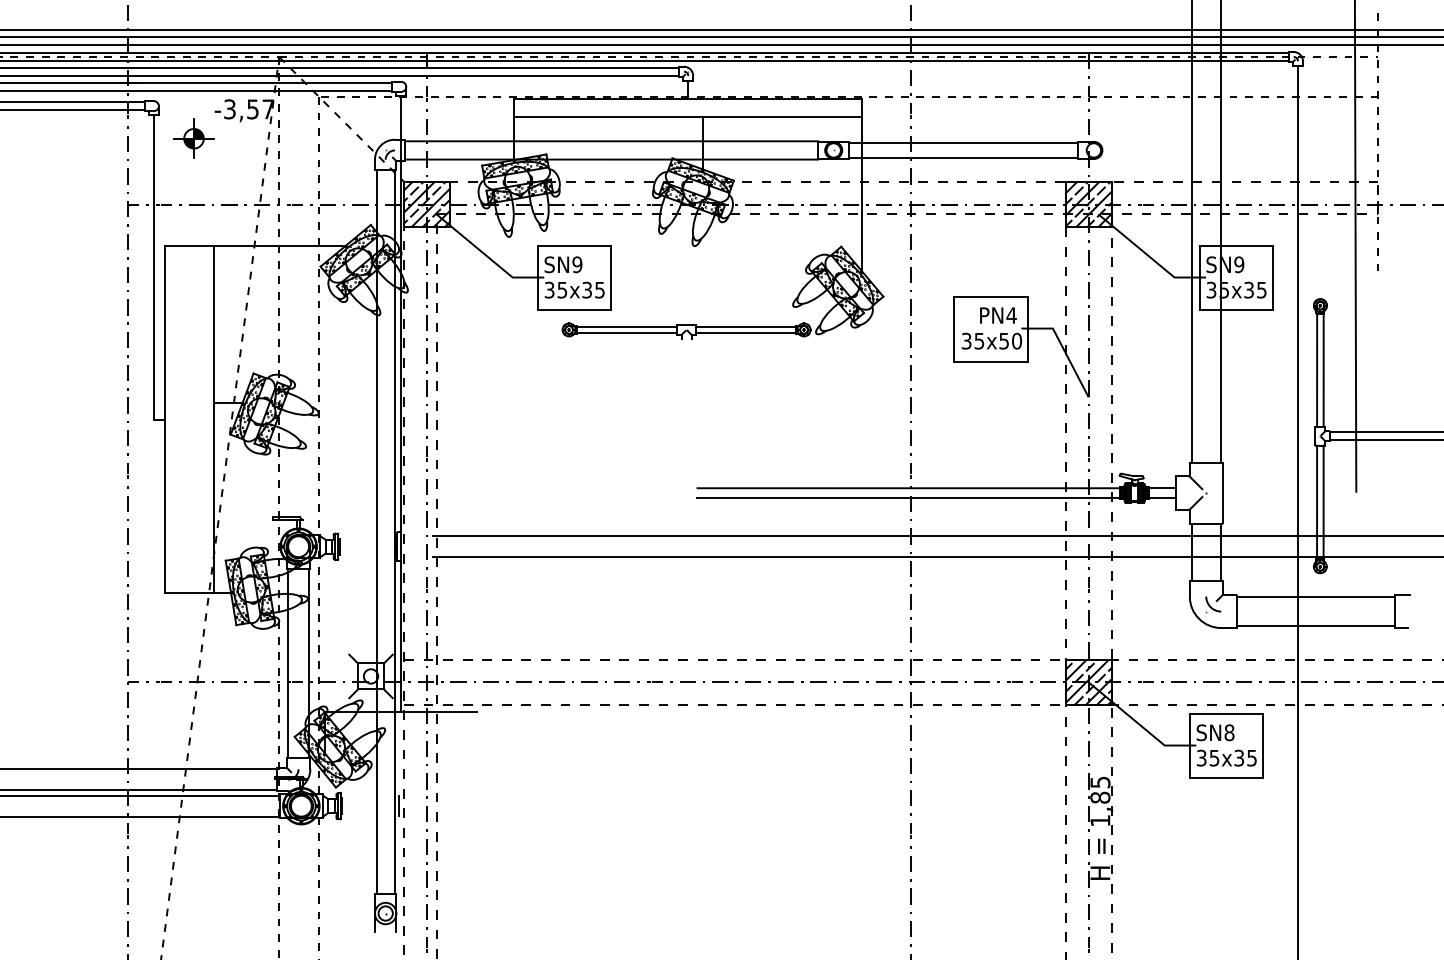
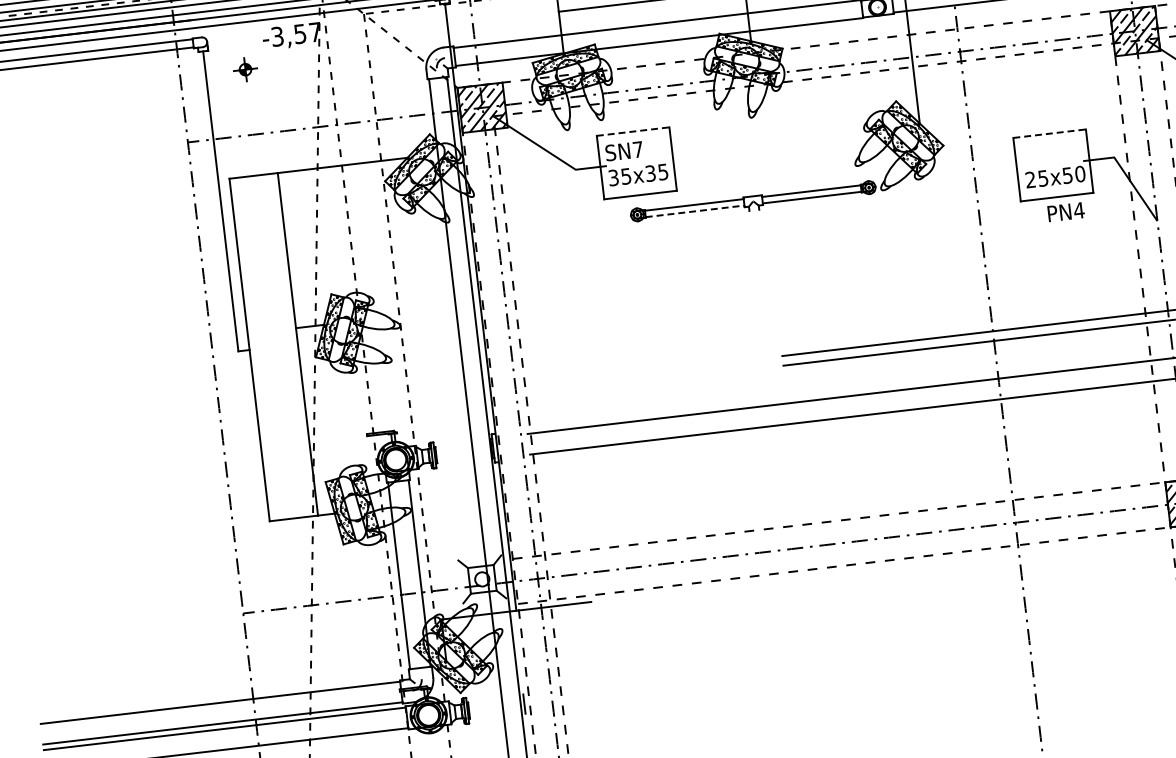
part: (193, 138) -> (245, 69), size x0.6
line: (574, 246) -> (633, 131), solid -> dashed
text: (577, 264) -> (638, 149), SN9 -> SN7
line: (991, 297) -> (1050, 133), solid -> dashed
text: (998, 315) -> (1066, 212), moved
line: (627, 333) -> (695, 211), solid -> dashed
text: (966, 341) -> (1030, 180), 35x50 -> 25x50

